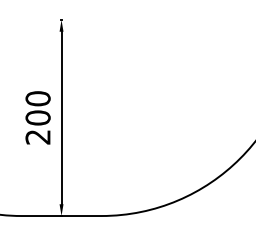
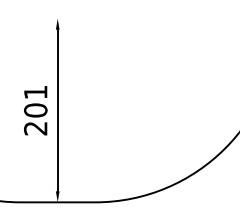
text: (37, 98) -> (35, 92), 200 -> 201

